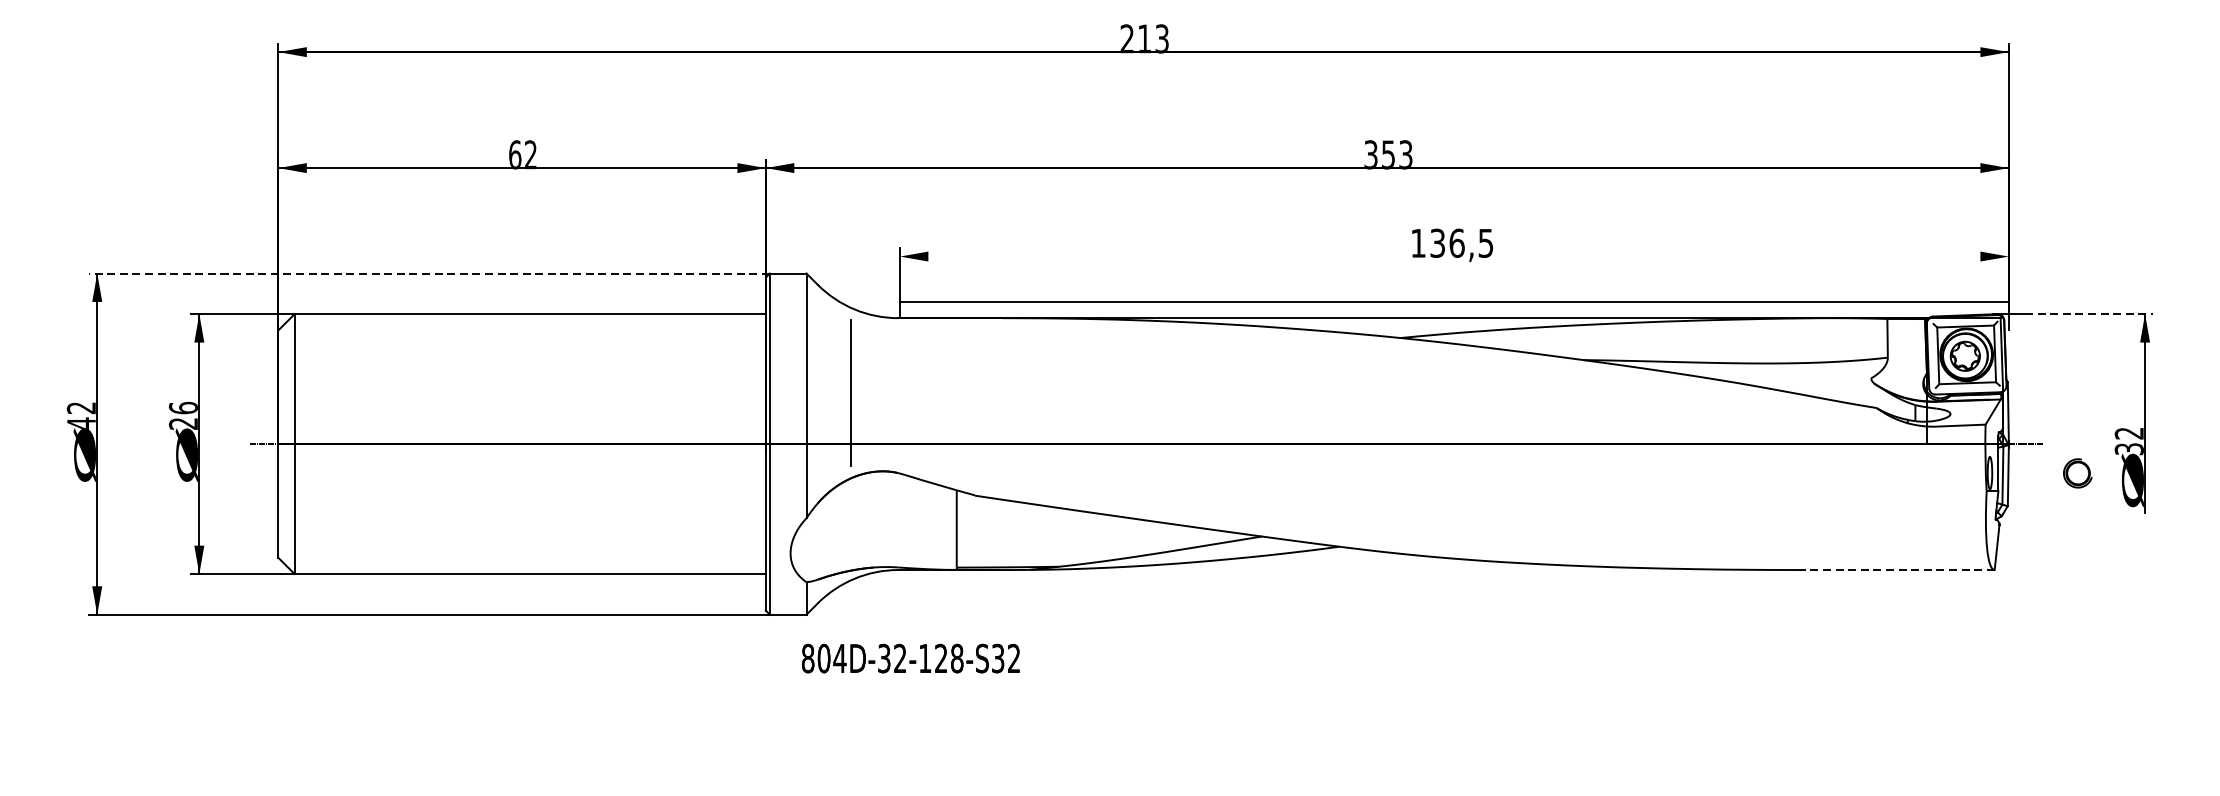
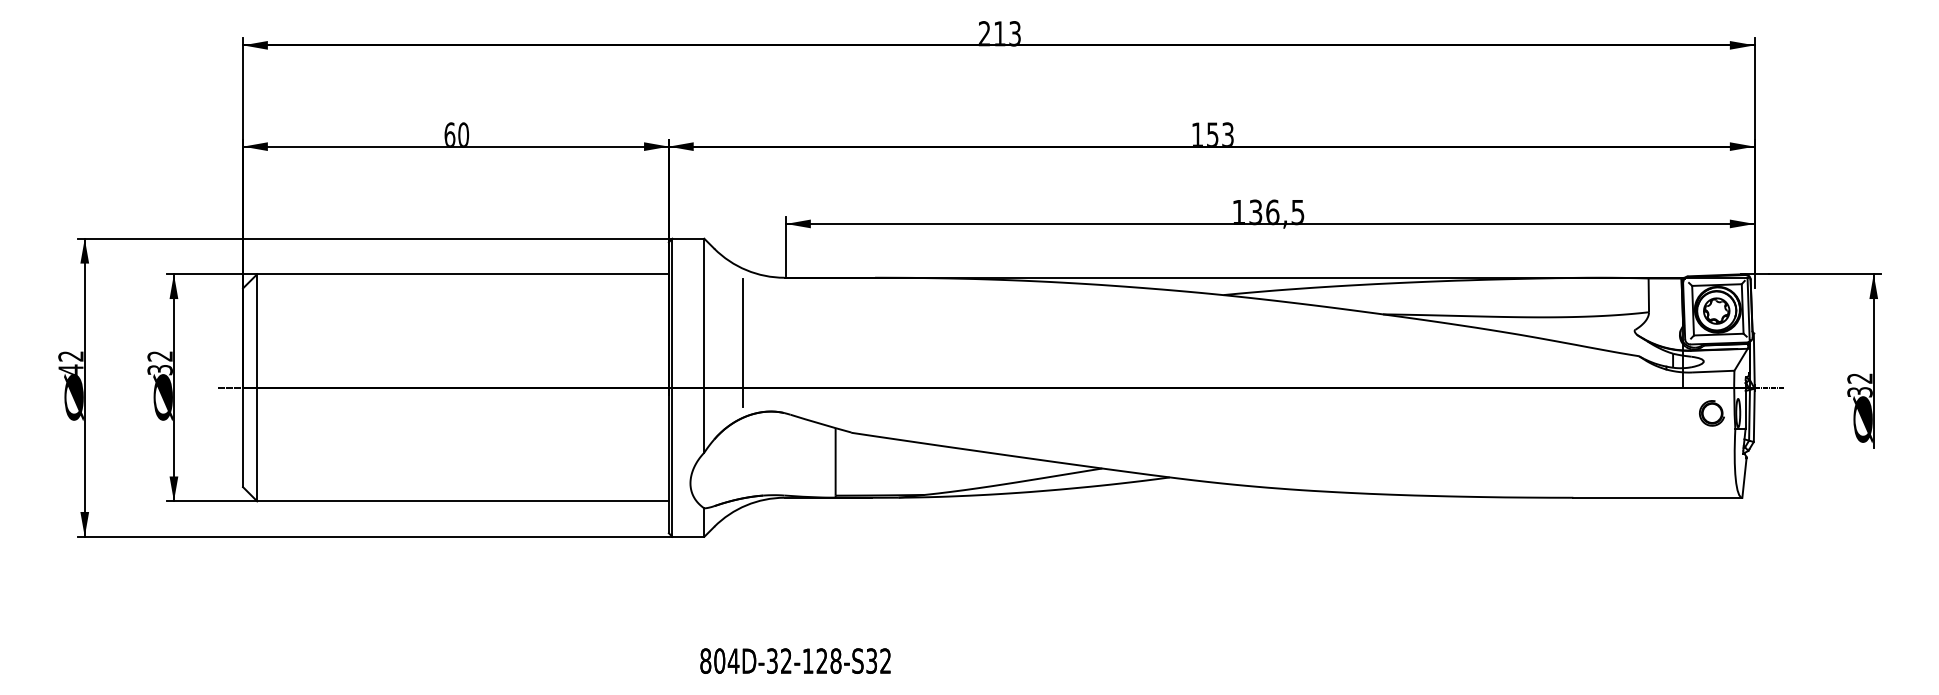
text: (530, 153) -> (463, 133), 62 -> 60
text: (1370, 153) -> (1197, 133), 353 -> 153
line: (428, 273) -> (374, 238), dashed -> solid
line: (1454, 301) -> (1270, 223), moved
line: (2088, 314) -> (1824, 274), dashed -> solid
text: (182, 415) -> (159, 362), 26 -> 32
part: (2077, 473) -> (1711, 413), moved
line: (1897, 569) -> (1657, 497), dashed -> solid
text: (910, 657) -> (795, 660), moved

